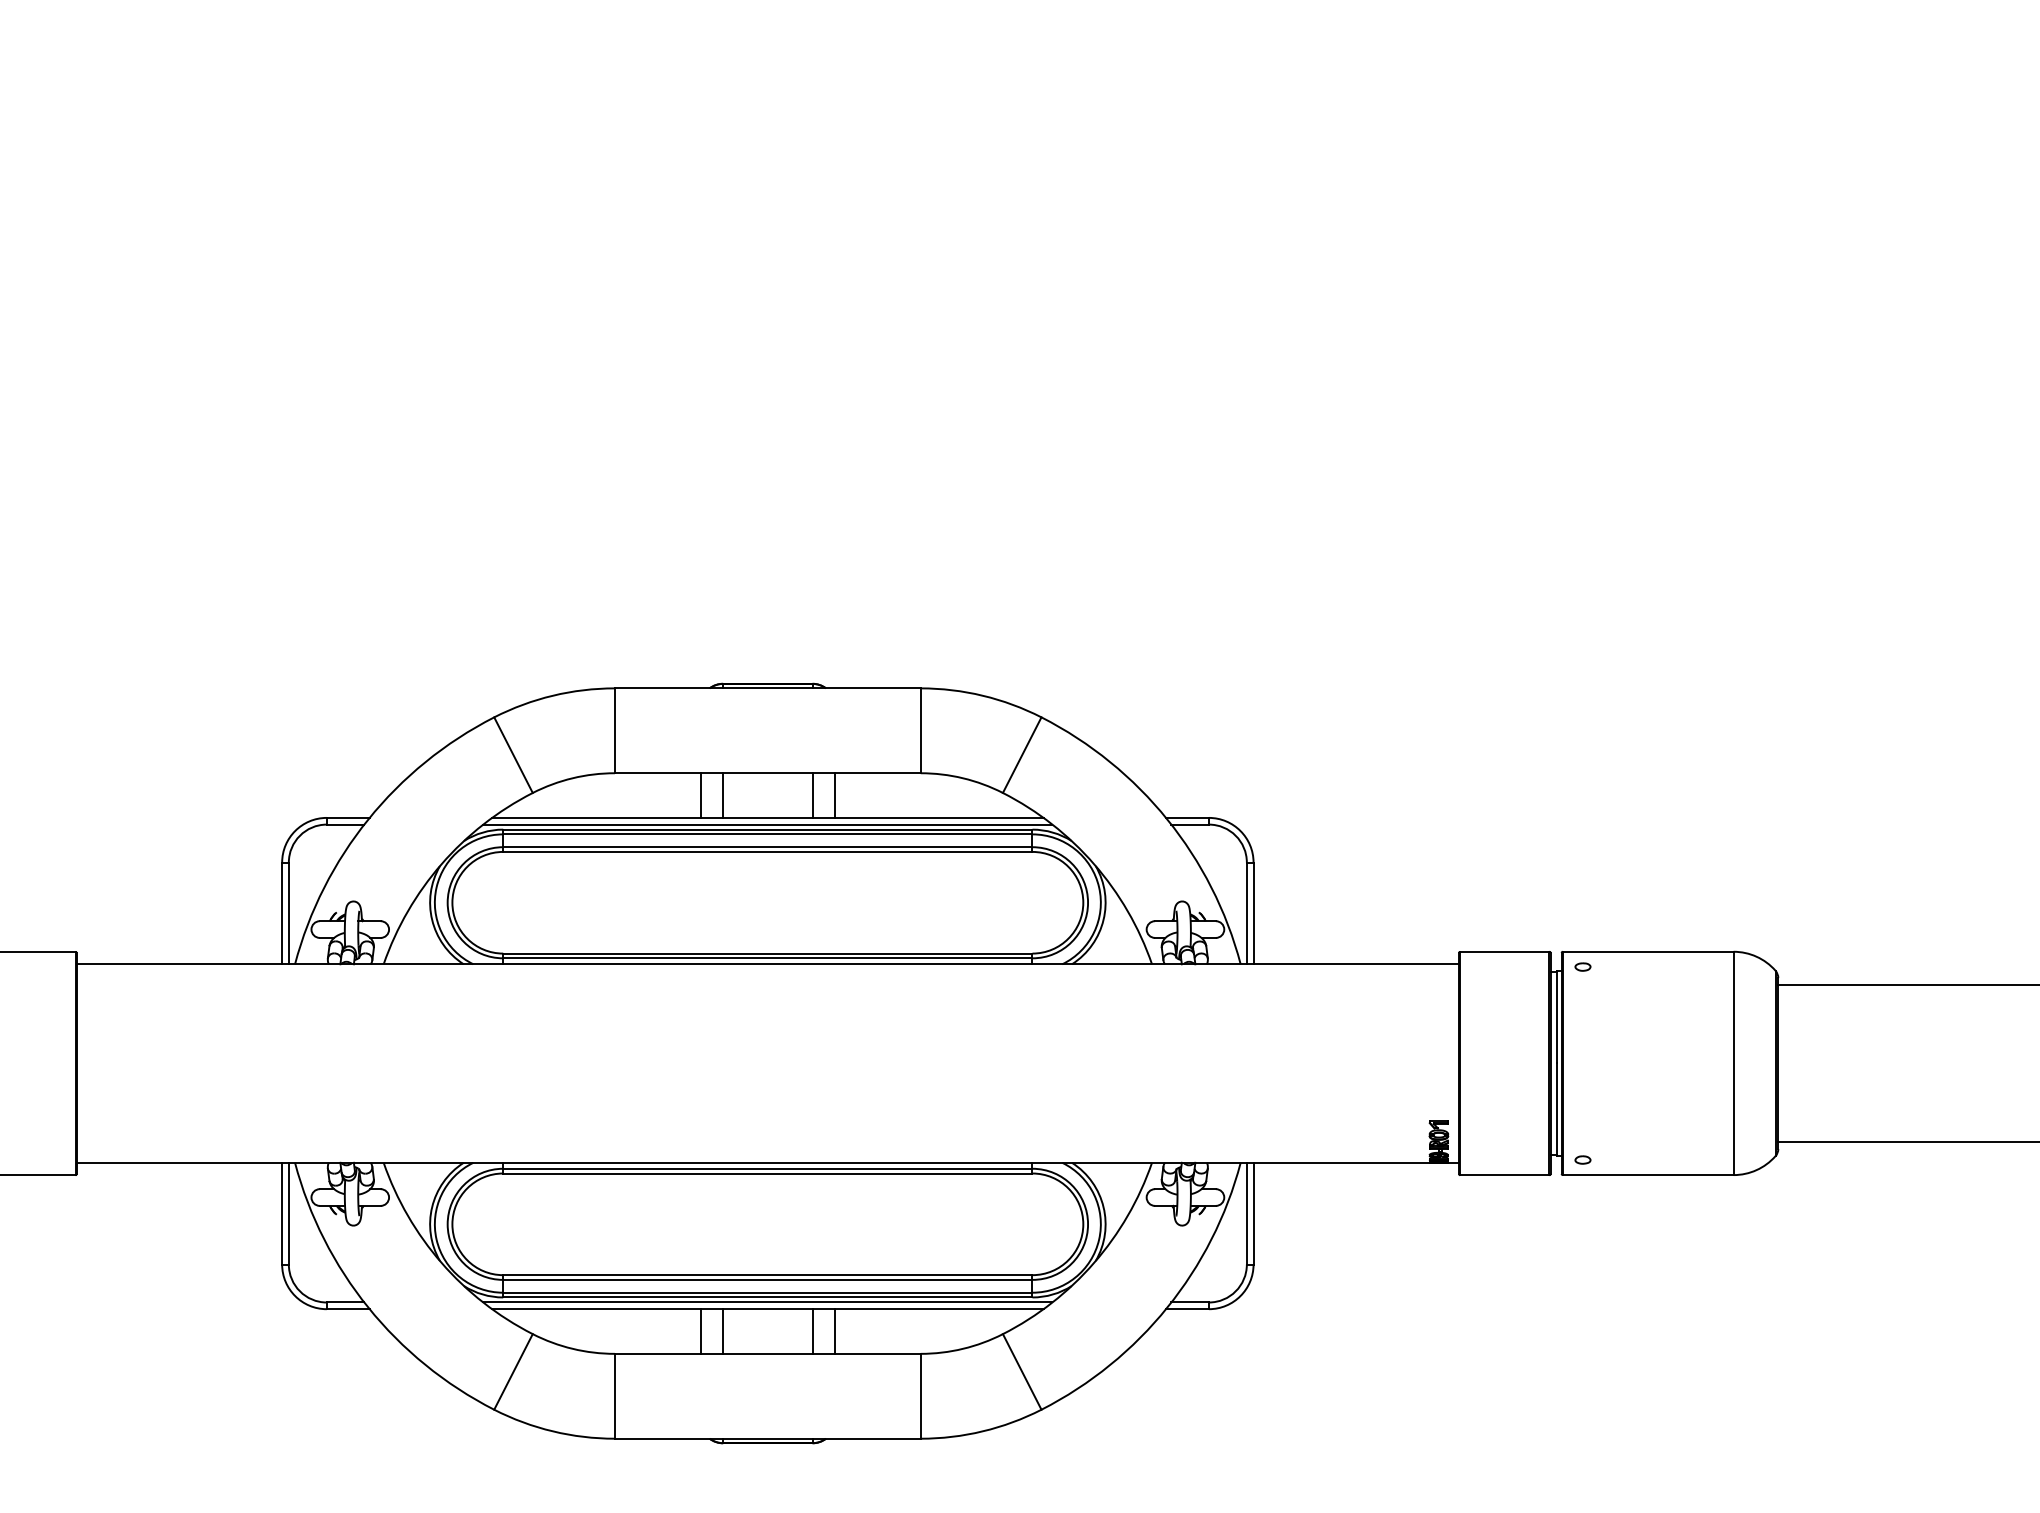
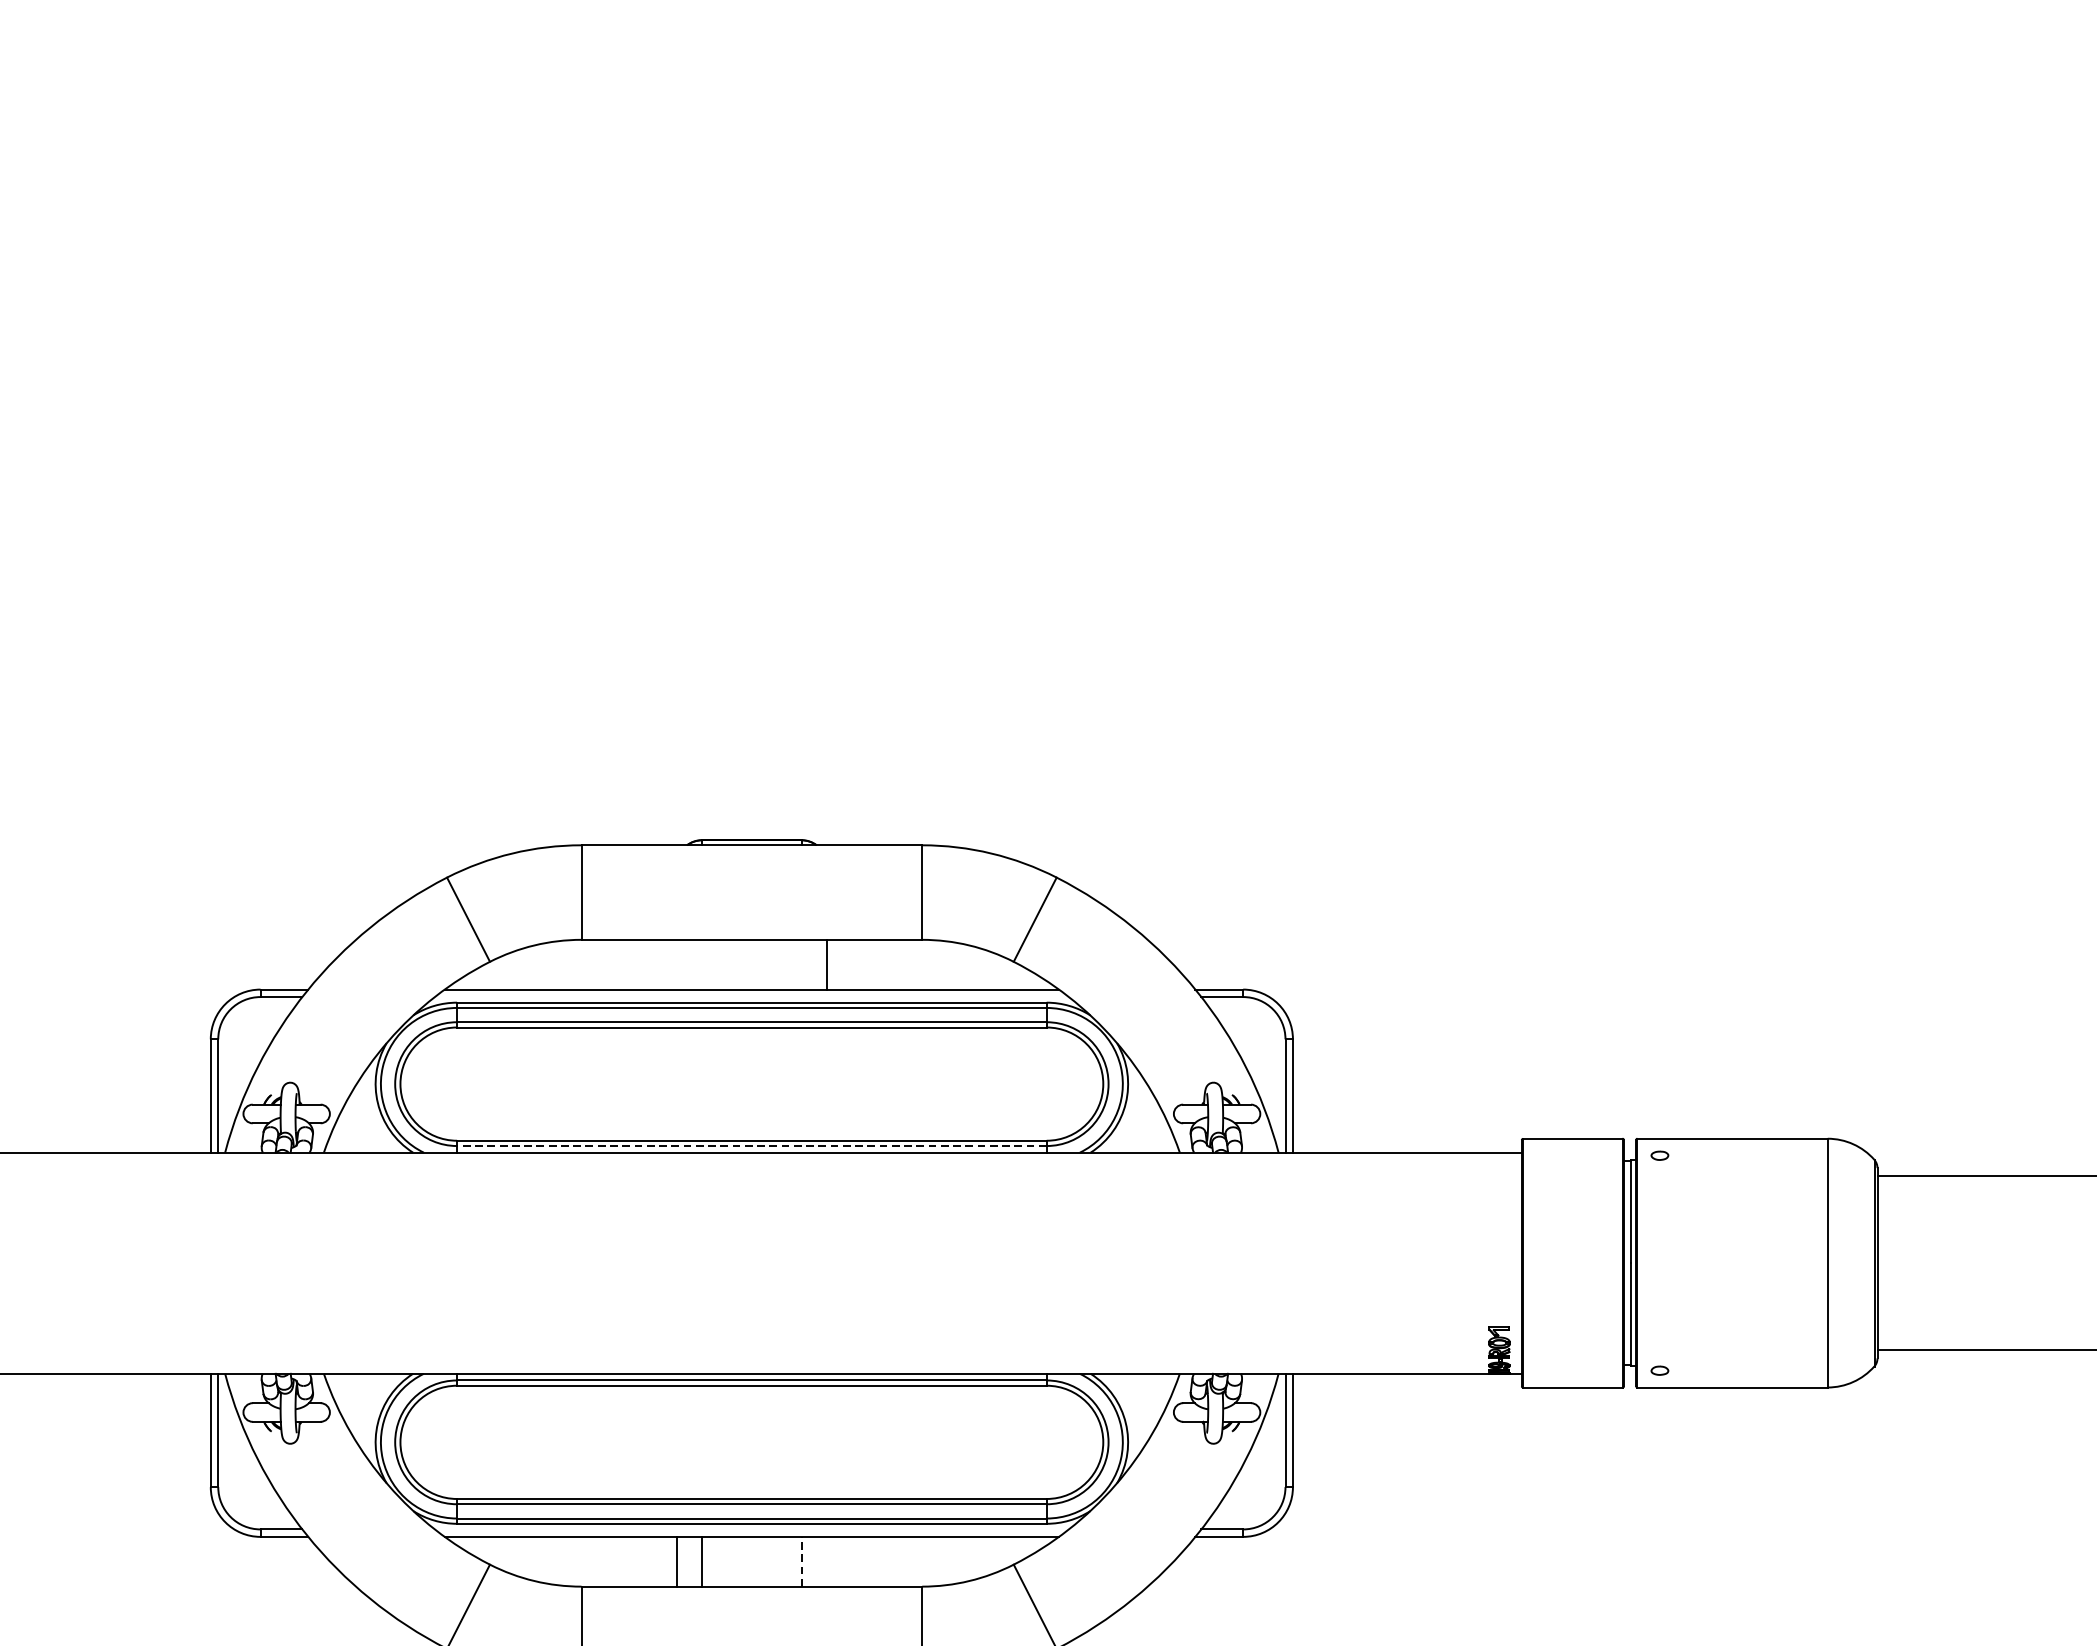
line: (700, 795) -> (676, 964), removed
line: (723, 795) -> (702, 964), removed
line: (812, 795) -> (801, 964), removed
line: (767, 824) -> (751, 996), removed
line: (767, 958) -> (751, 1146), solid -> dashed
line: (767, 1302) -> (751, 1529), removed
line: (812, 1331) -> (801, 1561), solid -> dashed
line: (834, 1331) -> (826, 1561), removed

